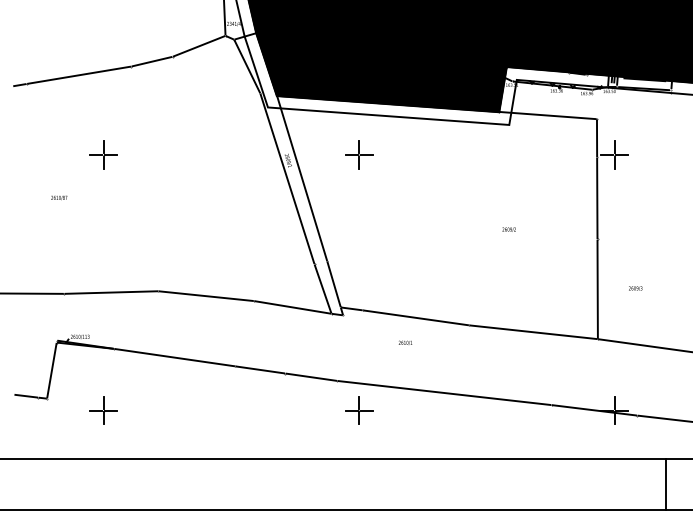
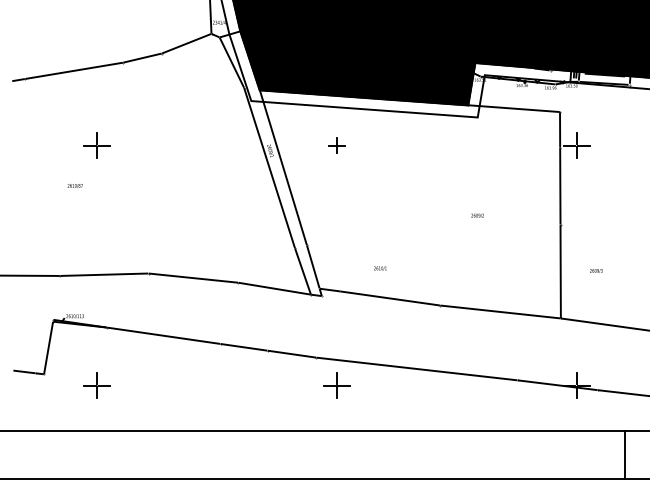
part: (359, 154) -> (337, 145), size x0.6
text: (59, 197) -> (75, 185), moved
text: (405, 342) -> (380, 268), moved

